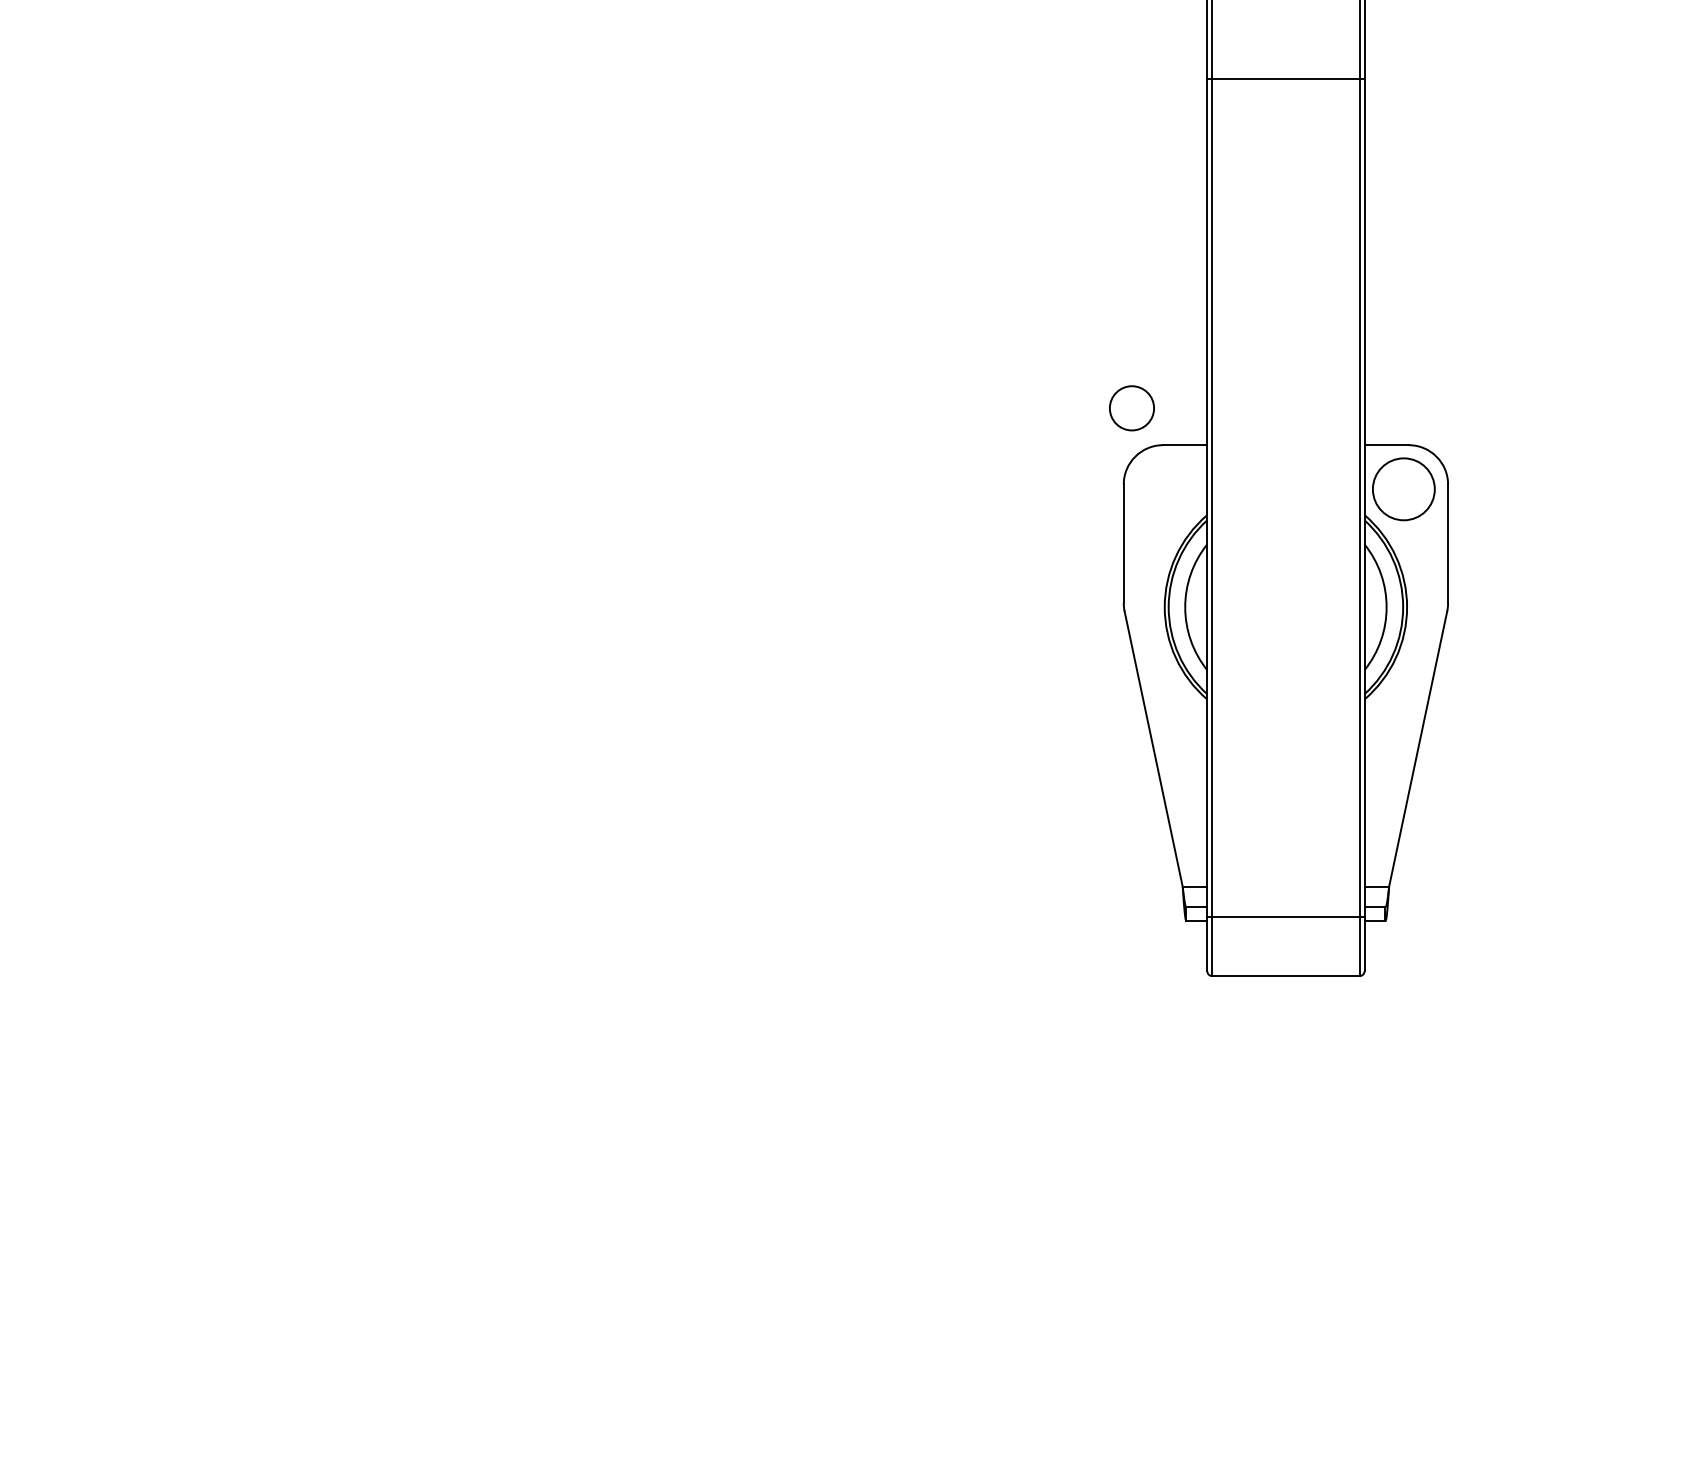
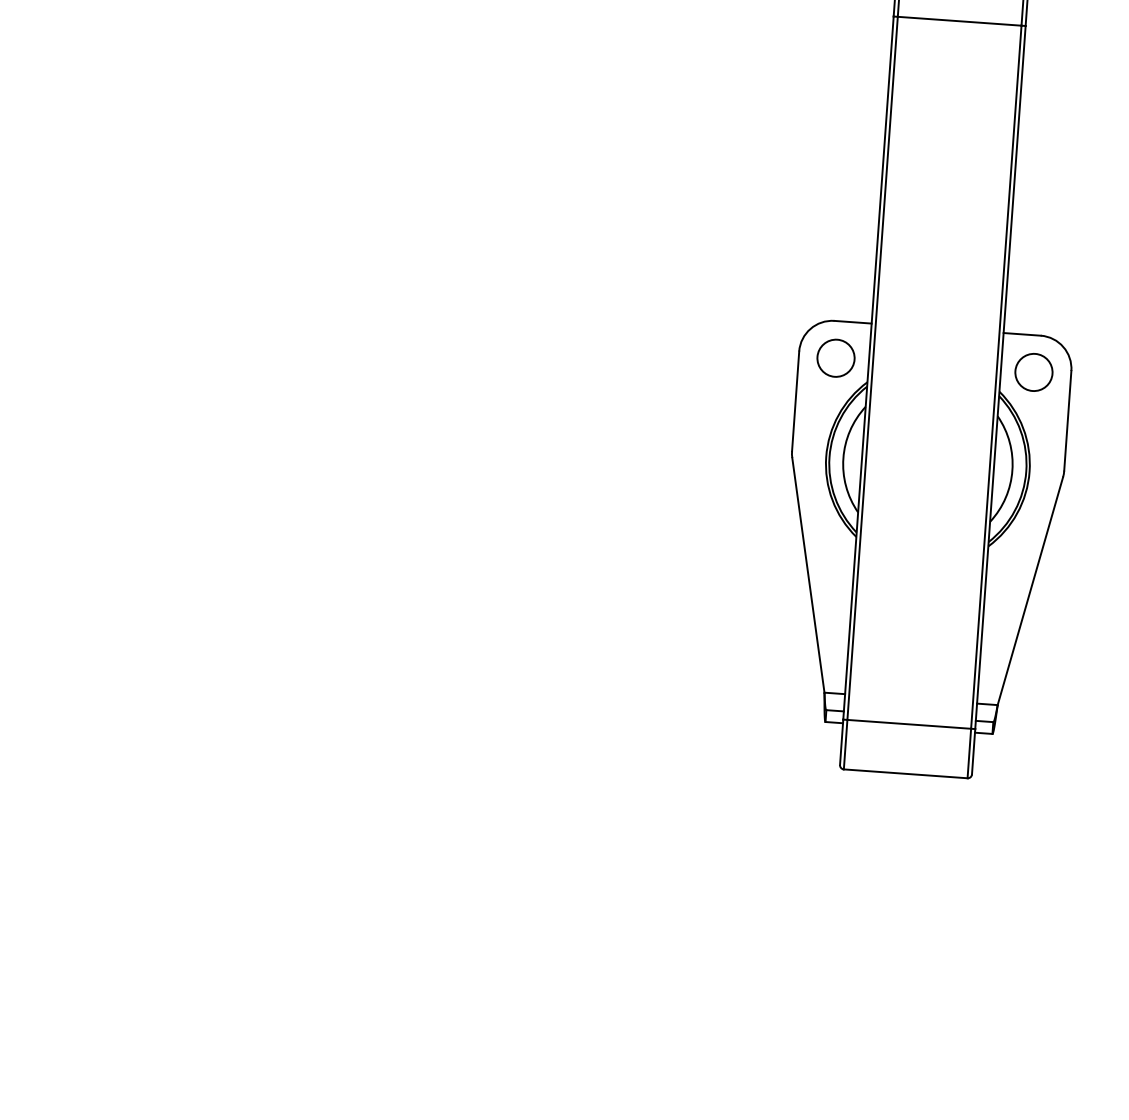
circle: (1131, 408) -> (835, 358), moved
circle: (1403, 489) -> (1033, 372), size x0.71

